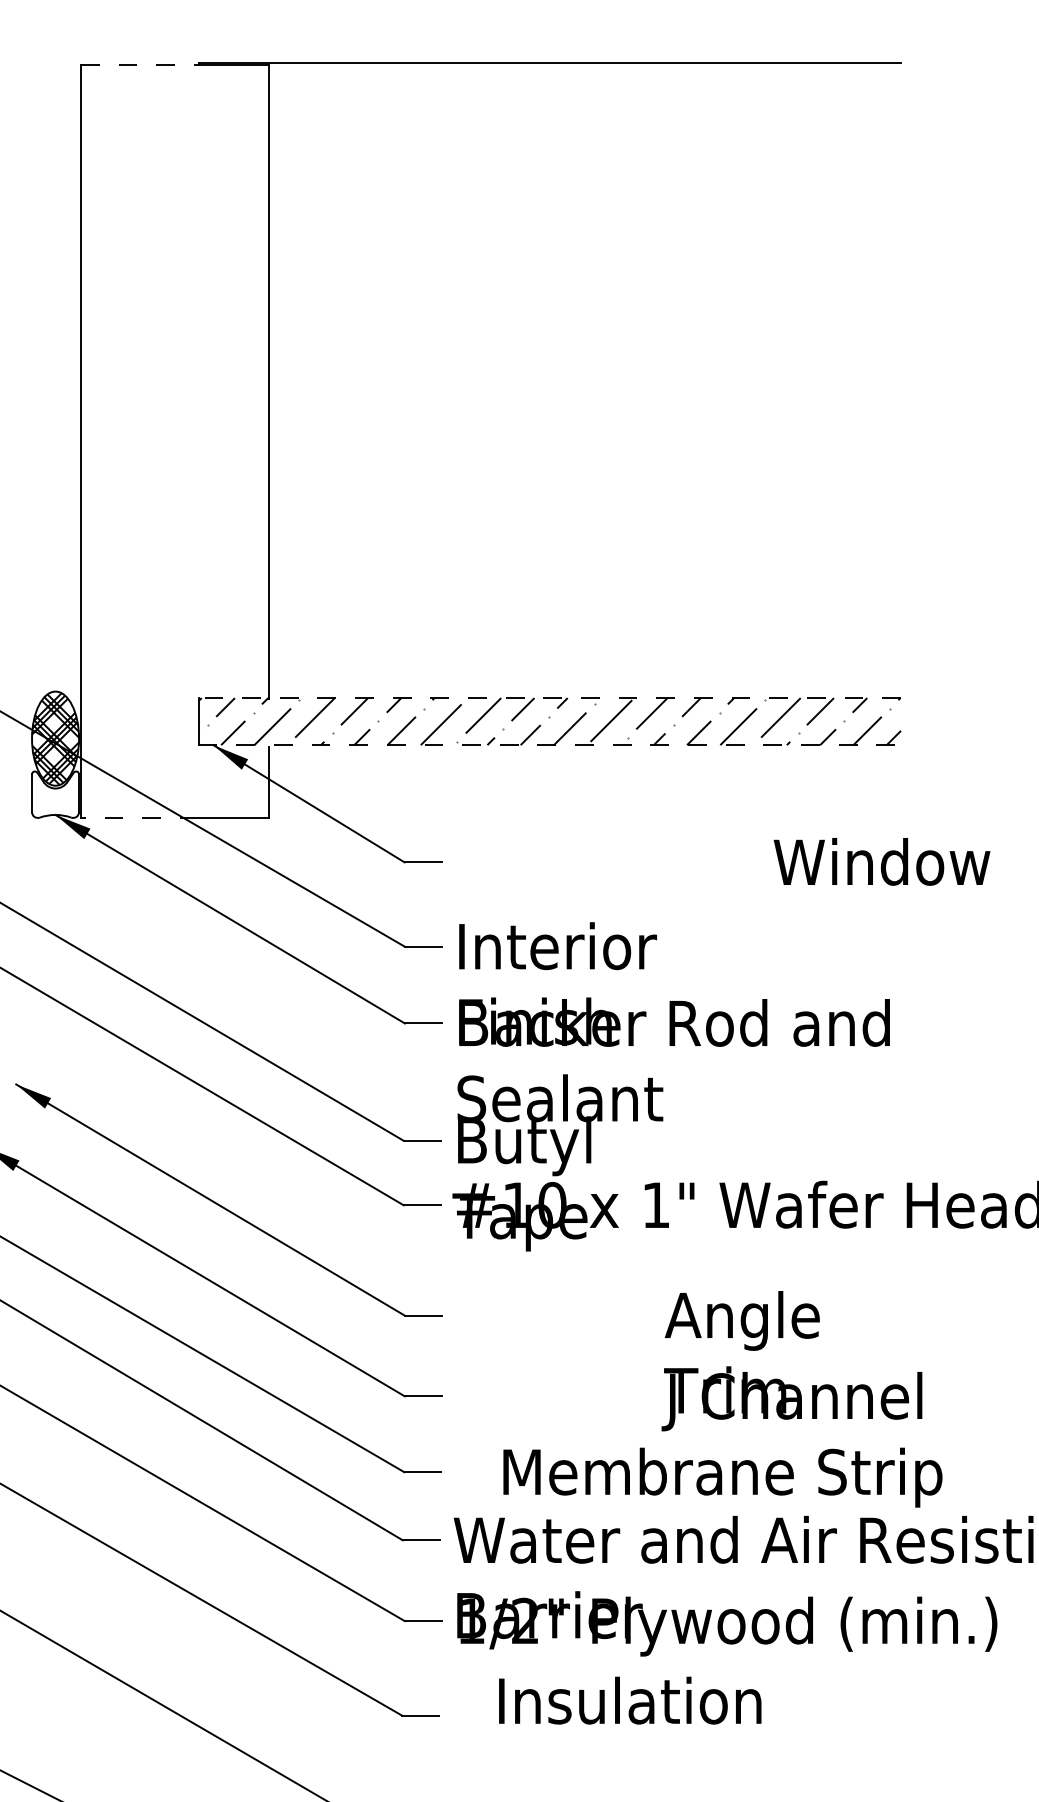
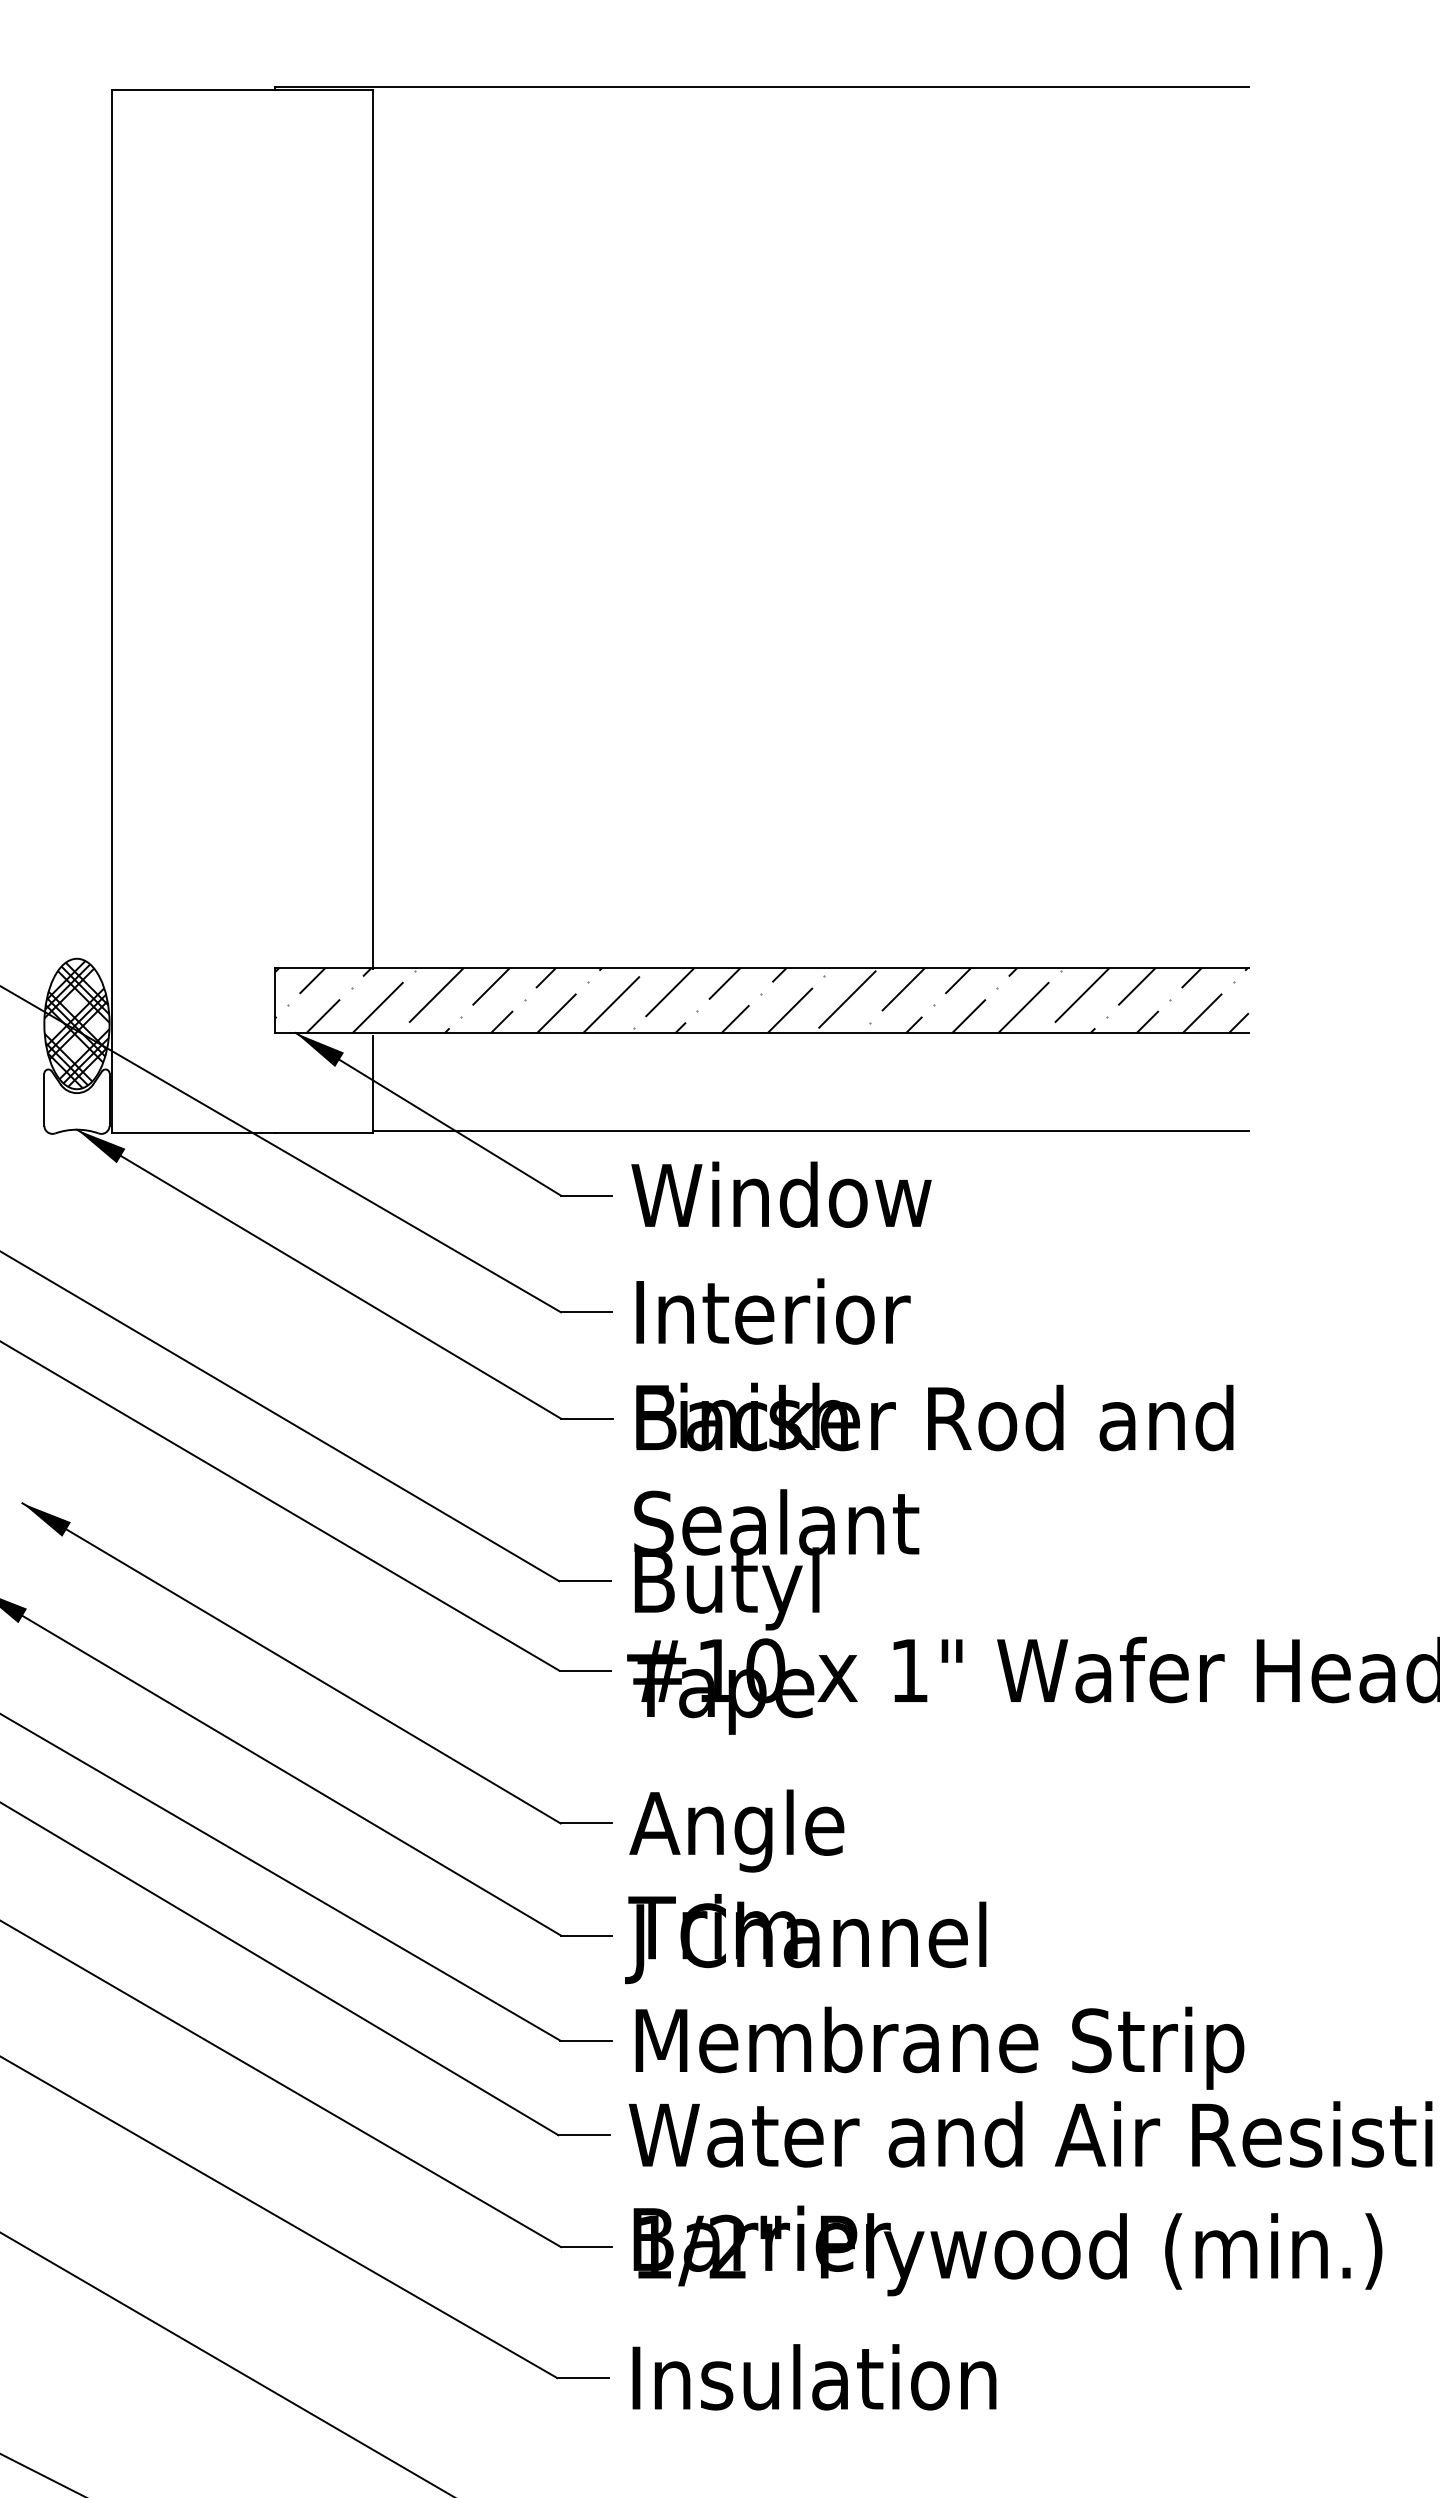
line: (139, 64) -> (193, 89), dashed -> solid
line: (550, 697) -> (762, 967), dashed -> solid
line: (550, 745) -> (762, 1033), dashed -> solid
line: (584, 815) -> (810, 1130), added
line: (139, 817) -> (193, 1133), dashed -> solid
text: (882, 861) -> (781, 1194), moved
text: (791, 1360) -> (805, 1886), moved
text: (722, 1477) -> (939, 2047), moved
text: (630, 1700) -> (814, 2377), moved

